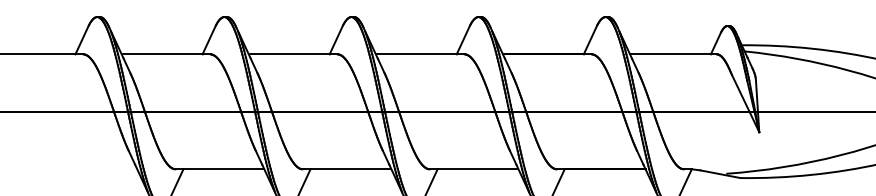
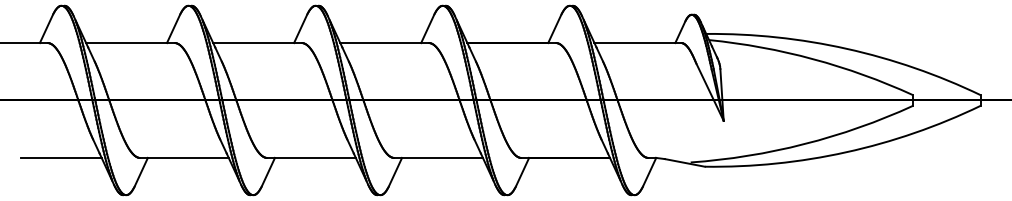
line: (96, 168) -> (60, 157), added

